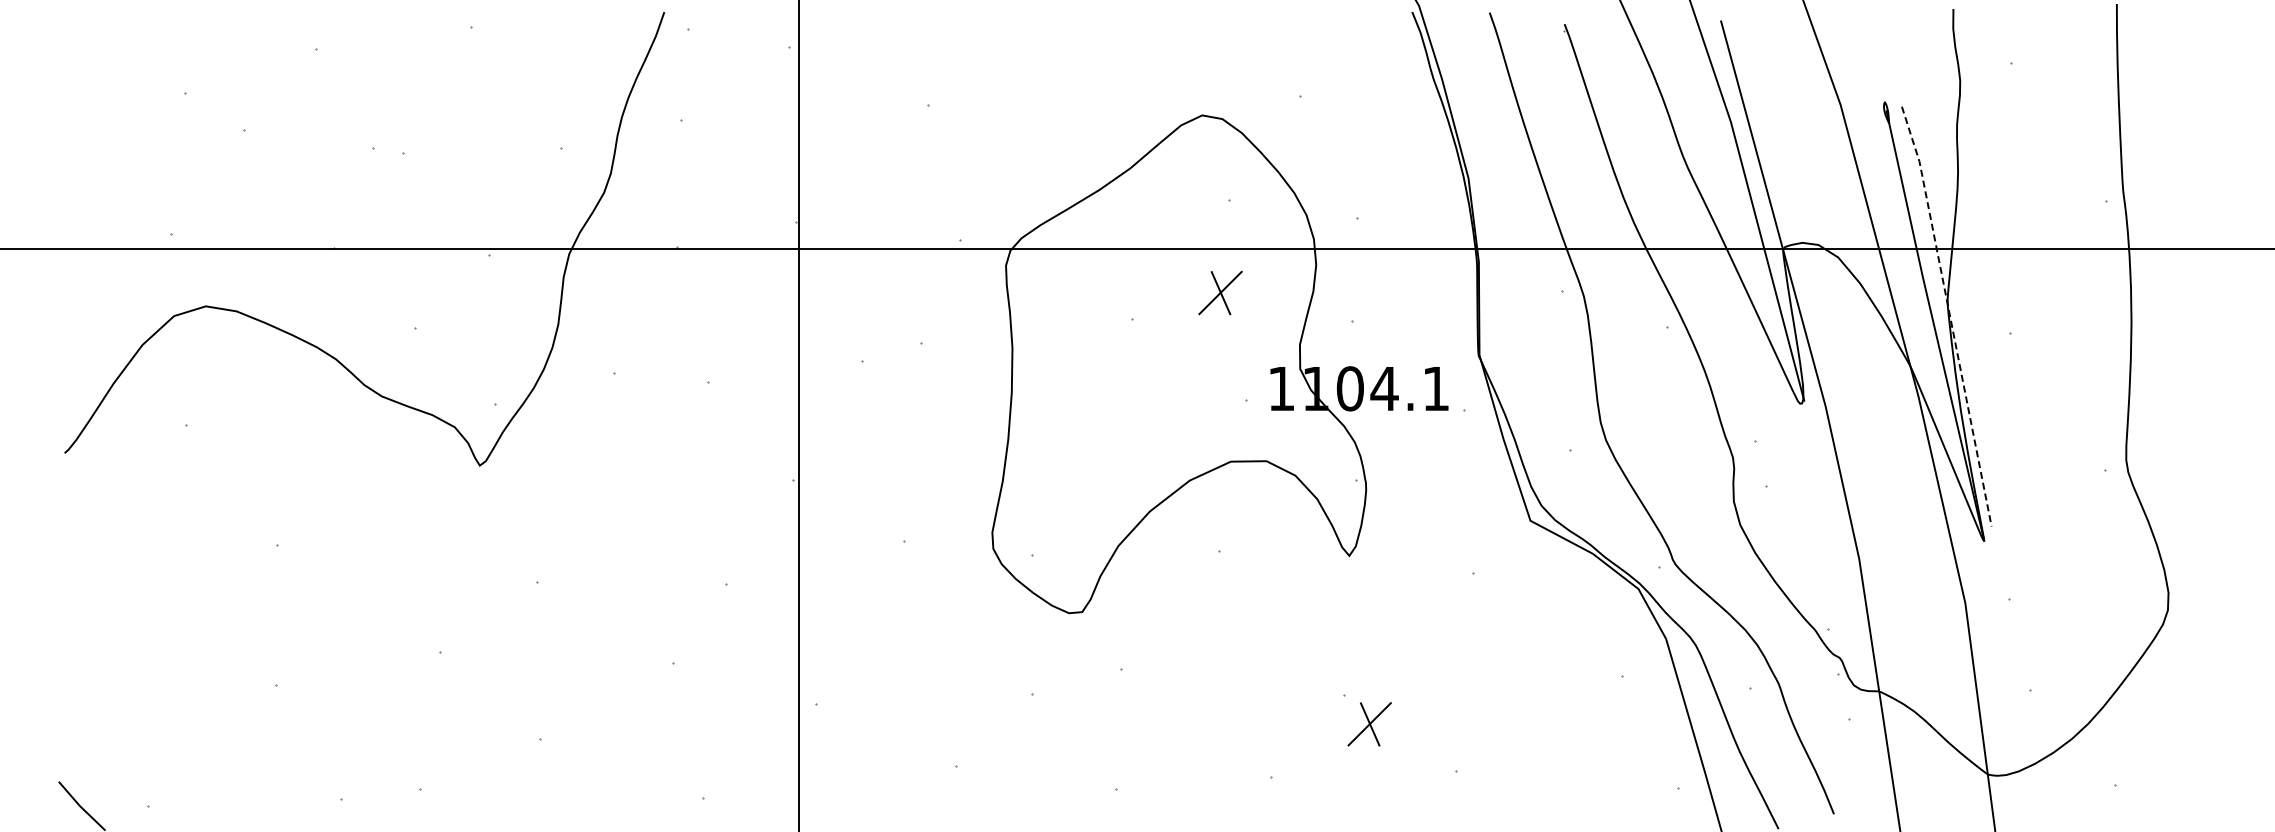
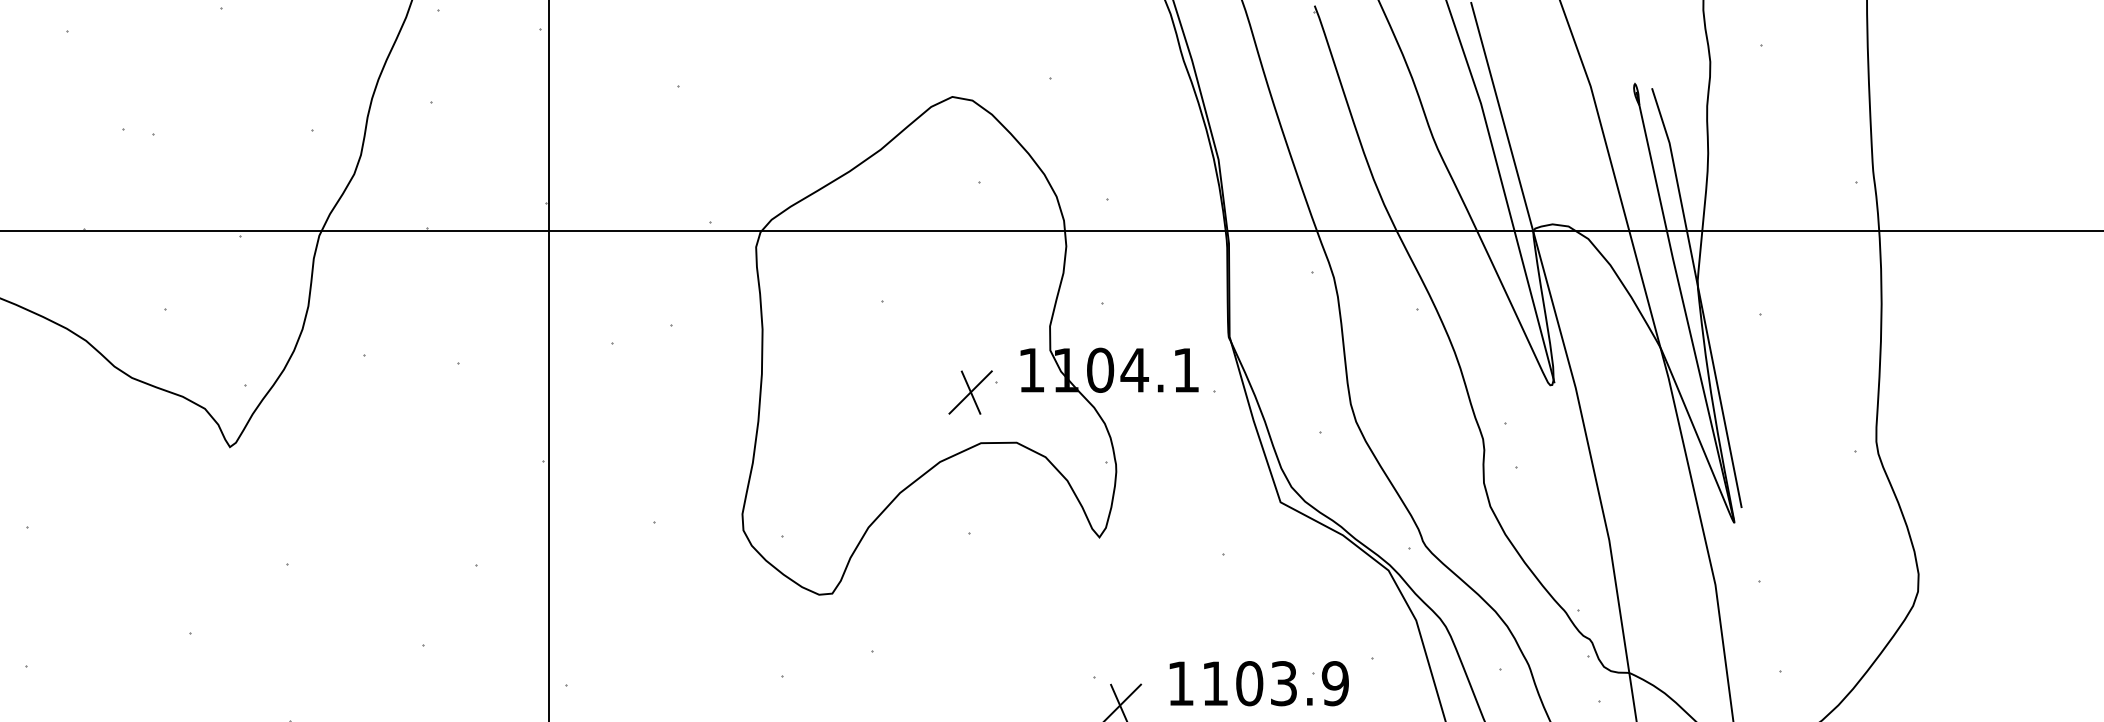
part: (1220, 292) -> (970, 392), moved
line: (1949, 315) -> (1699, 297), dashed -> solid
part: (1508, 701) -> (1258, 683), added

